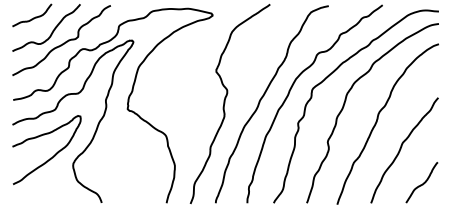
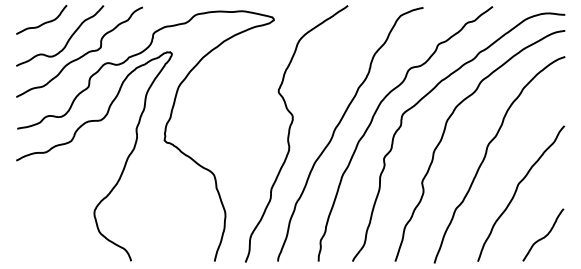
curve: (53, 155) -> (68, 200), removed

